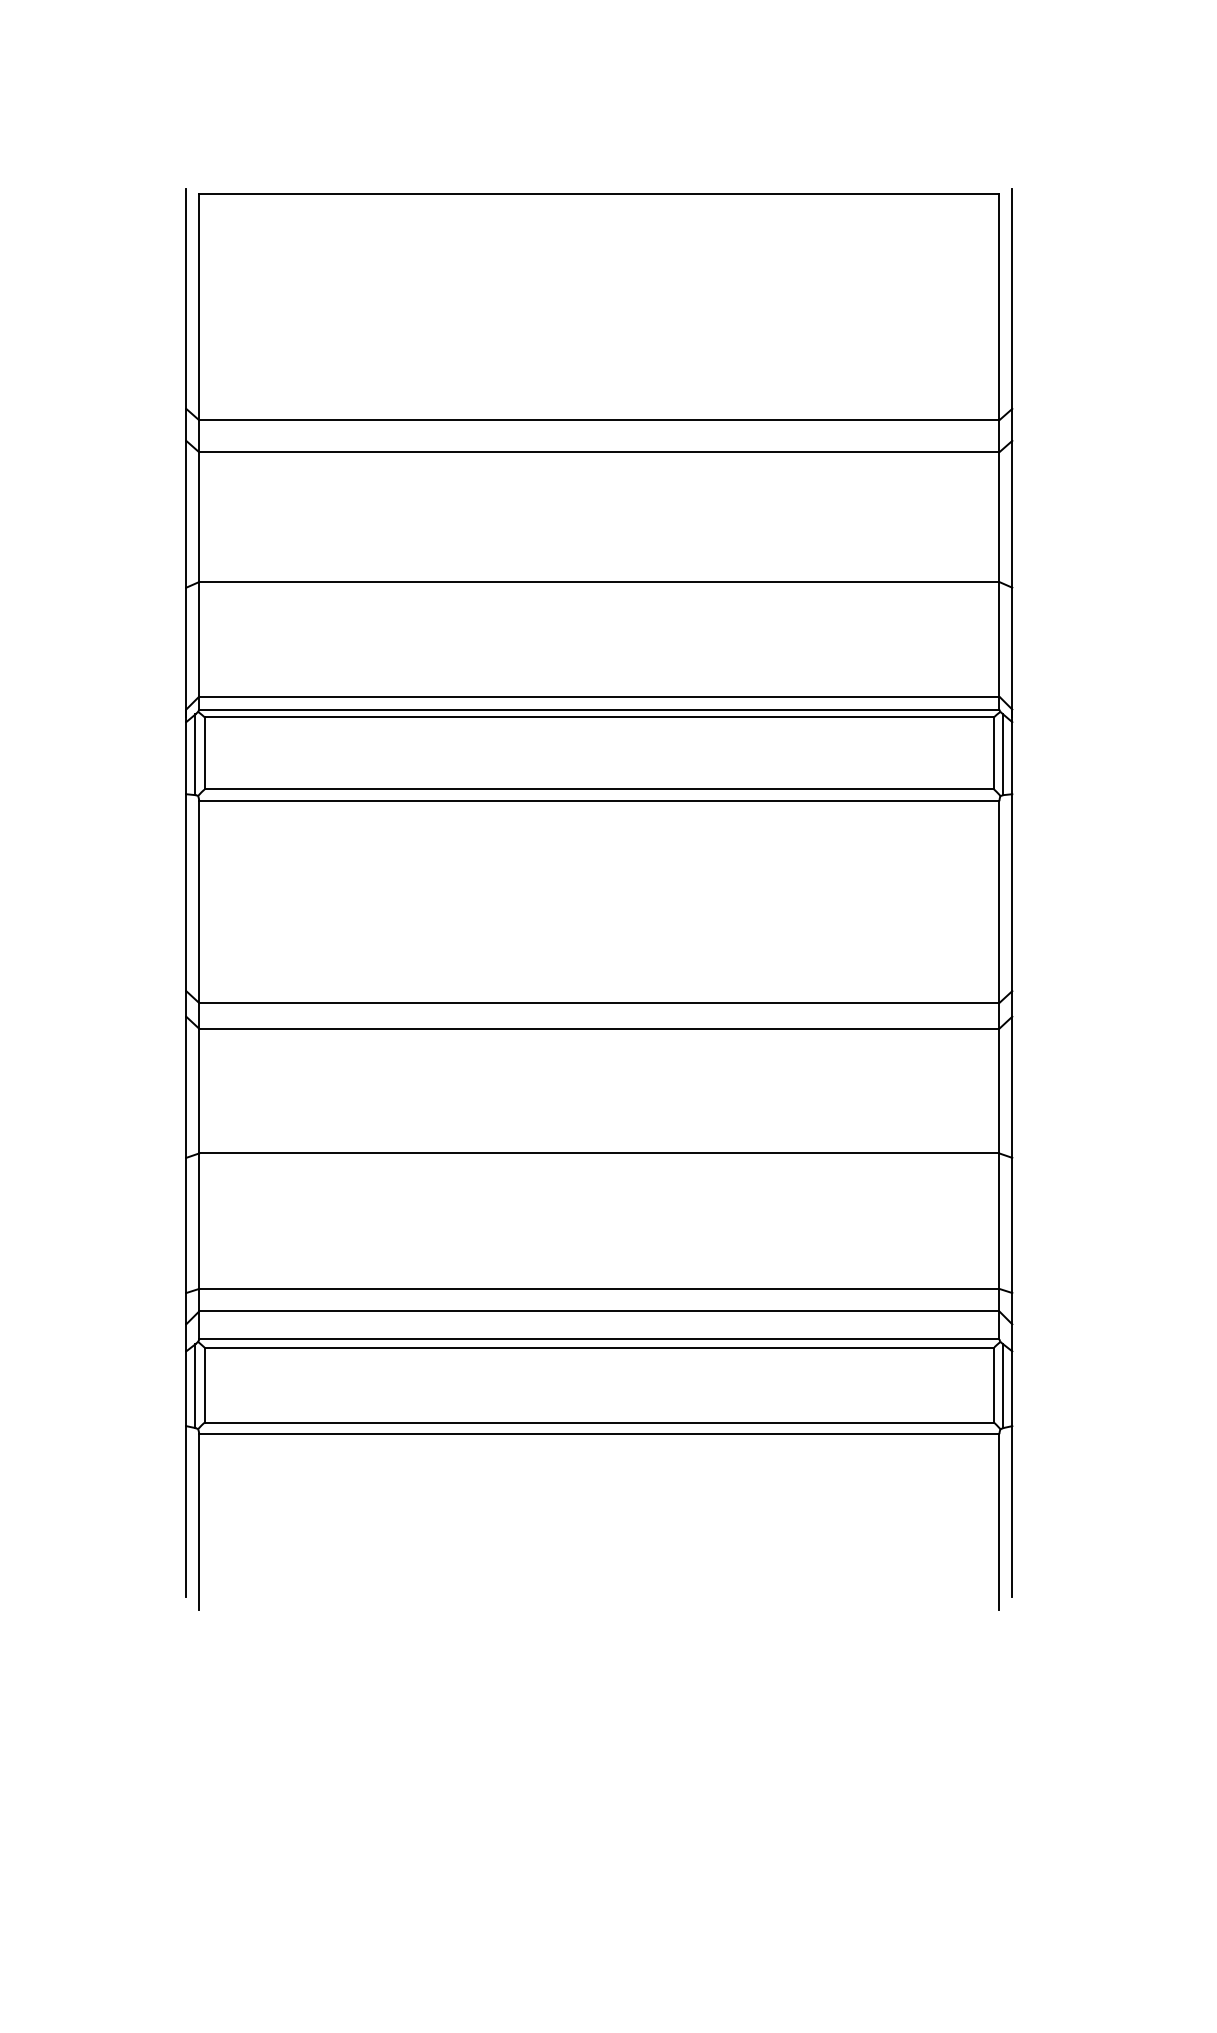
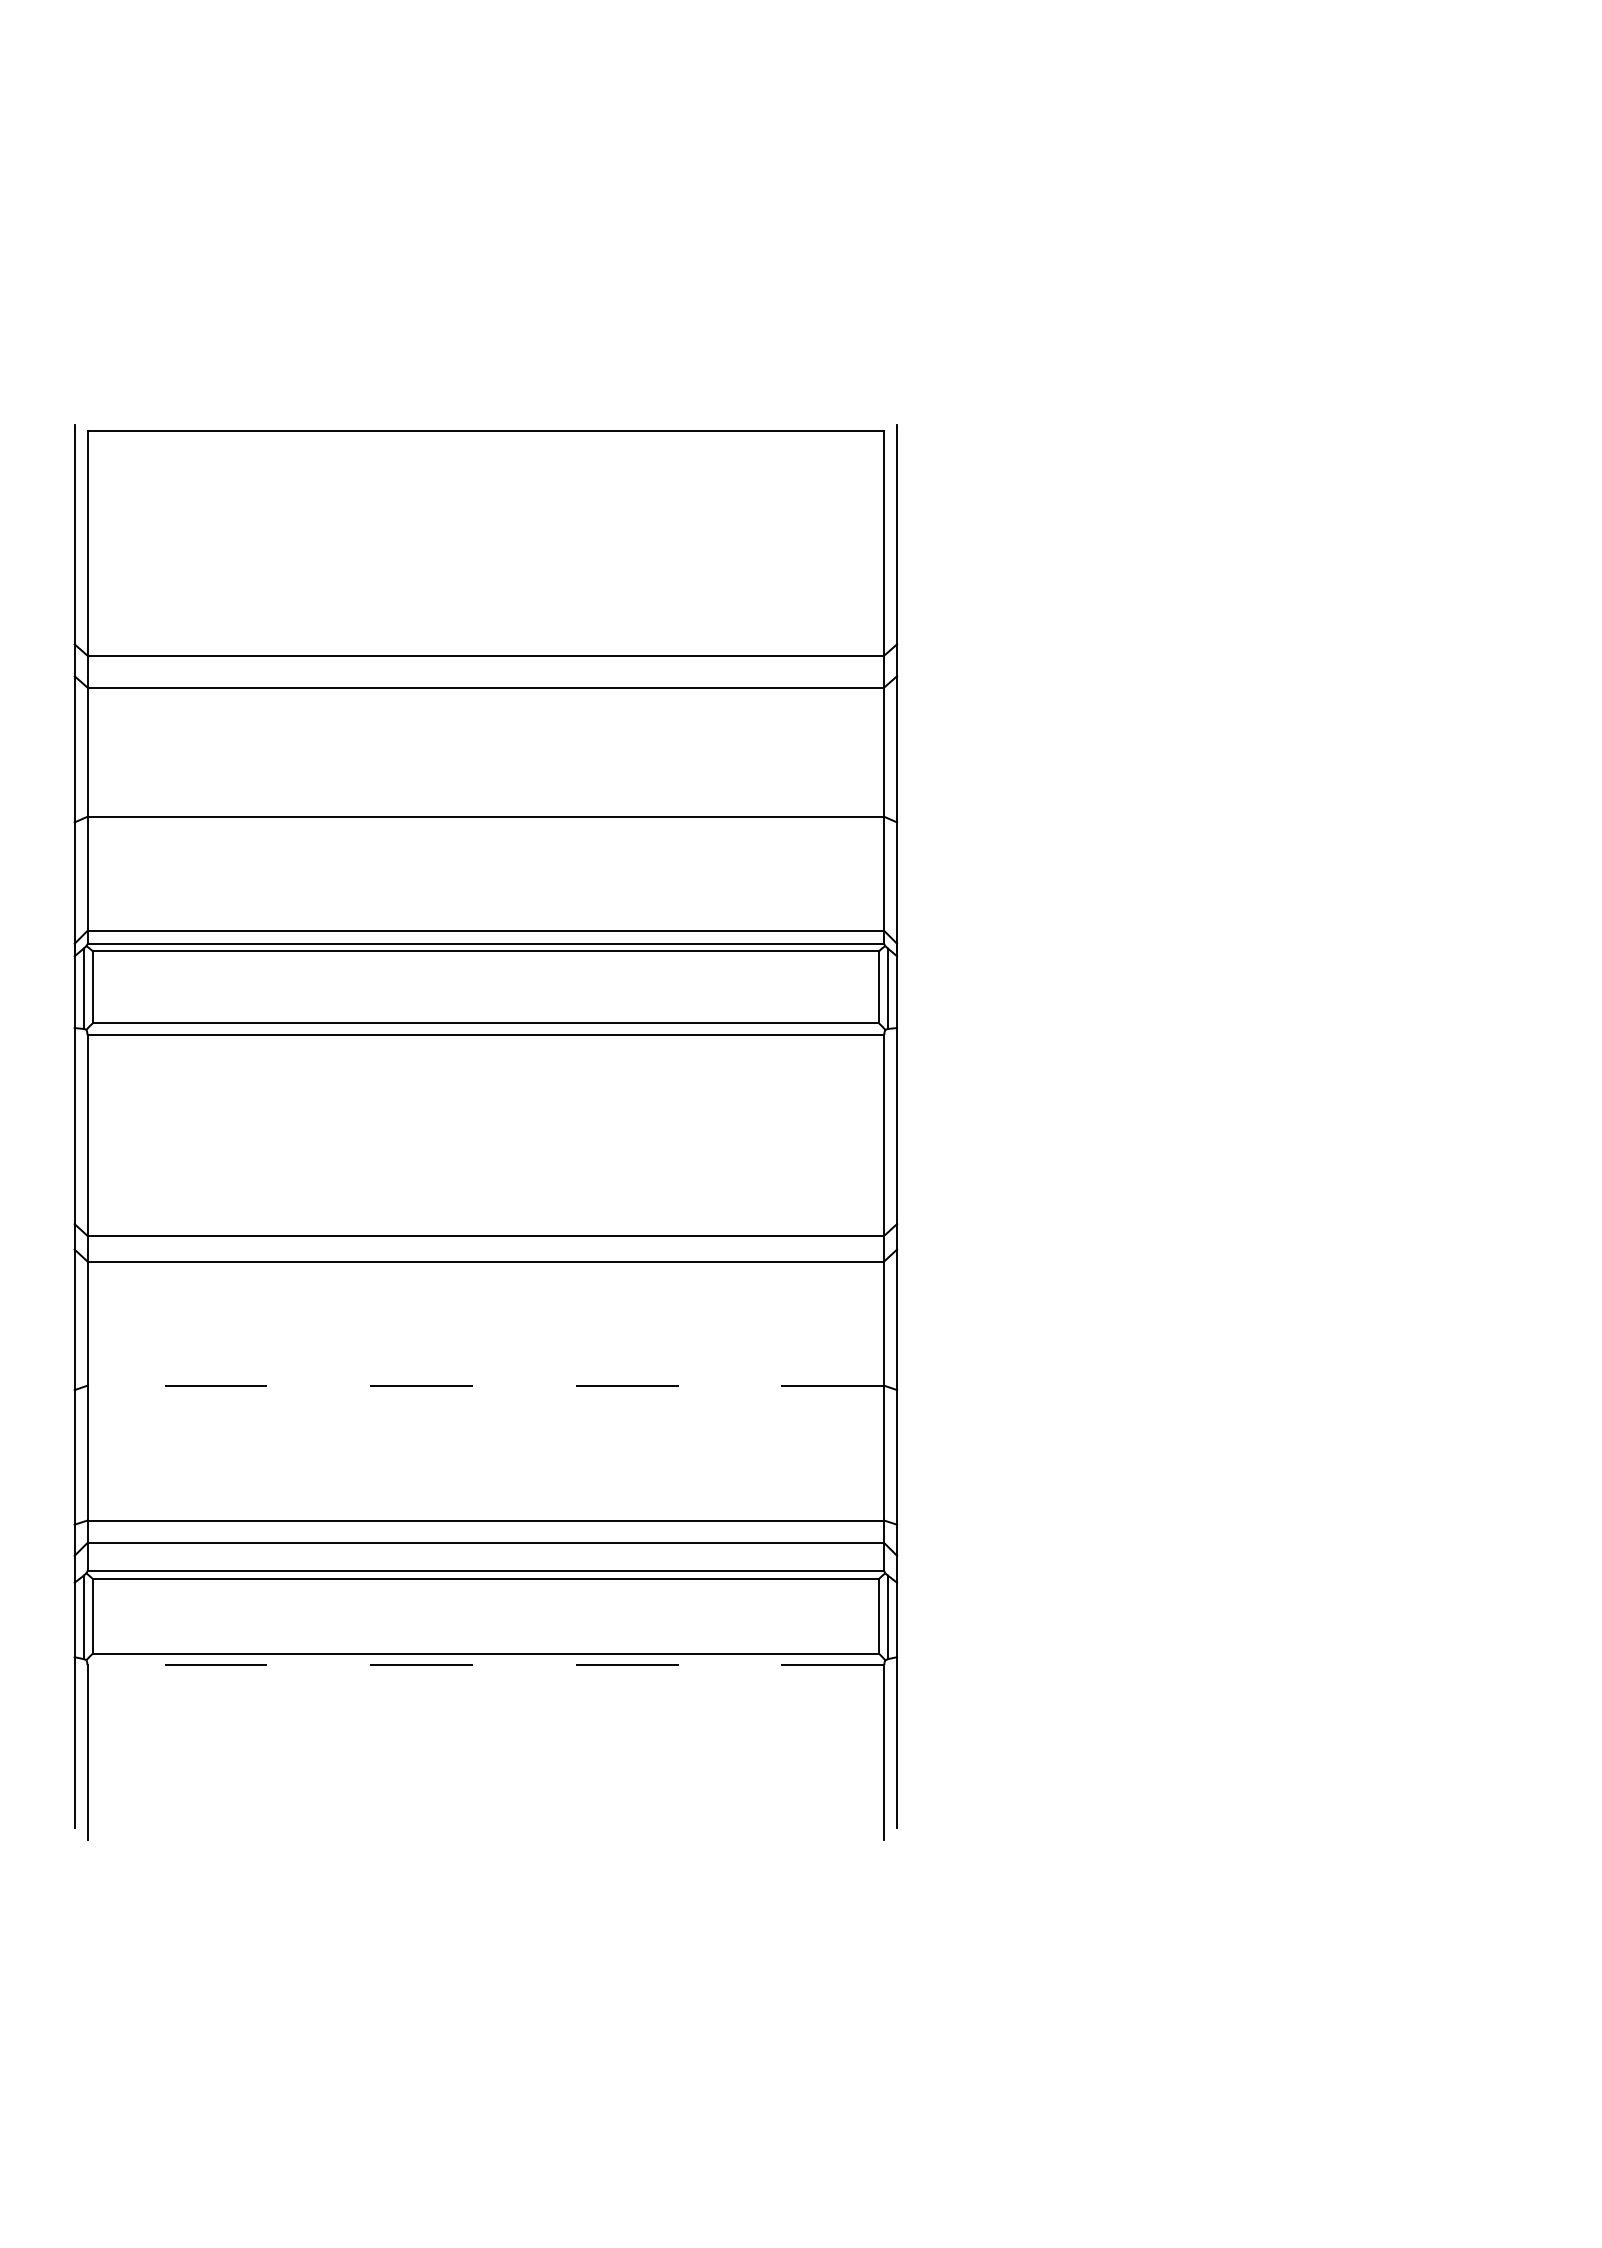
line: (598, 1153) -> (485, 1385), solid -> dashed
line: (598, 1434) -> (485, 1665), solid -> dashed

